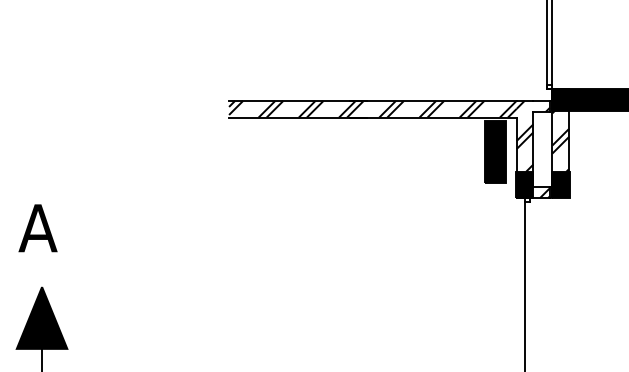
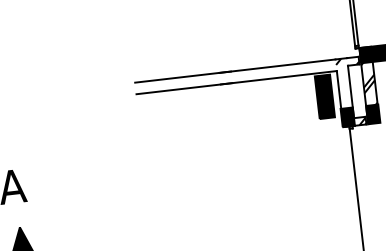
hatch: (372, 108) -> (235, 76), removed
hatch: (524, 147) -> (344, 91), removed

